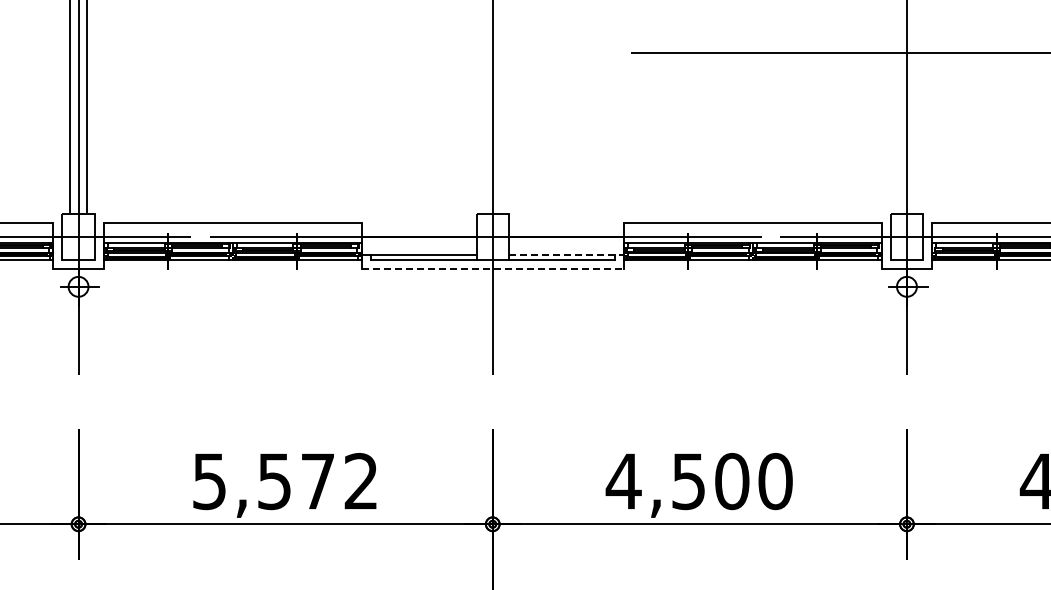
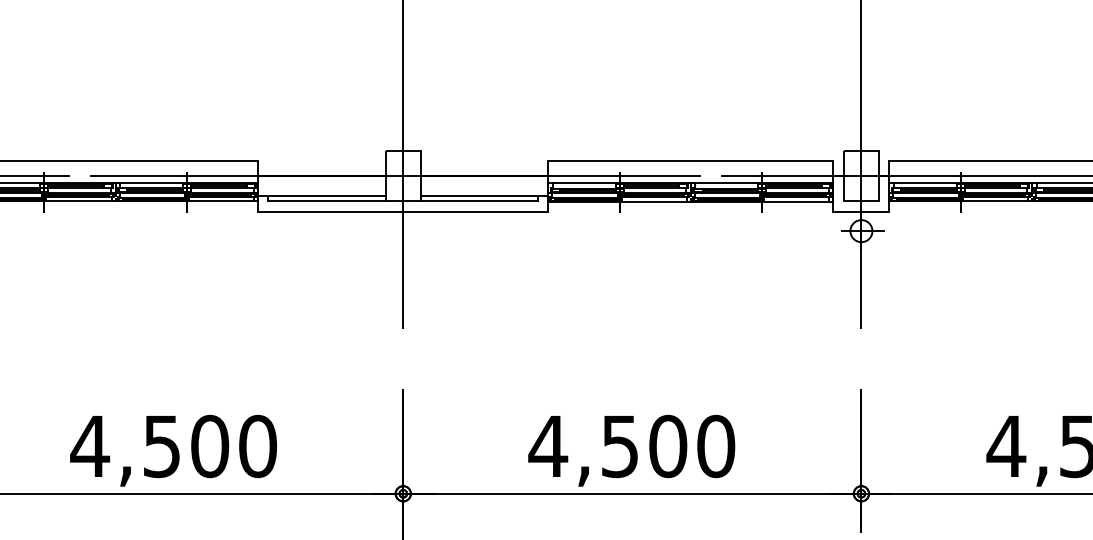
line: (566, 255) -> (484, 196), dashed -> solid
line: (493, 269) -> (404, 211), dashed -> solid
text: (284, 481) -> (172, 446), 5,572 -> 4,500

